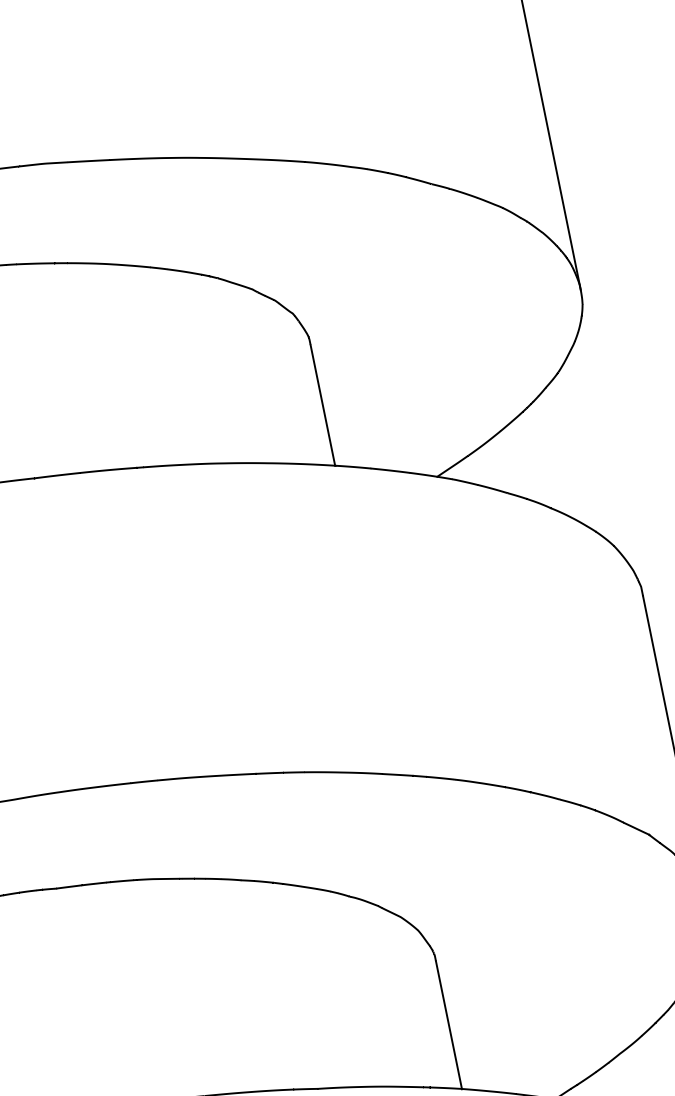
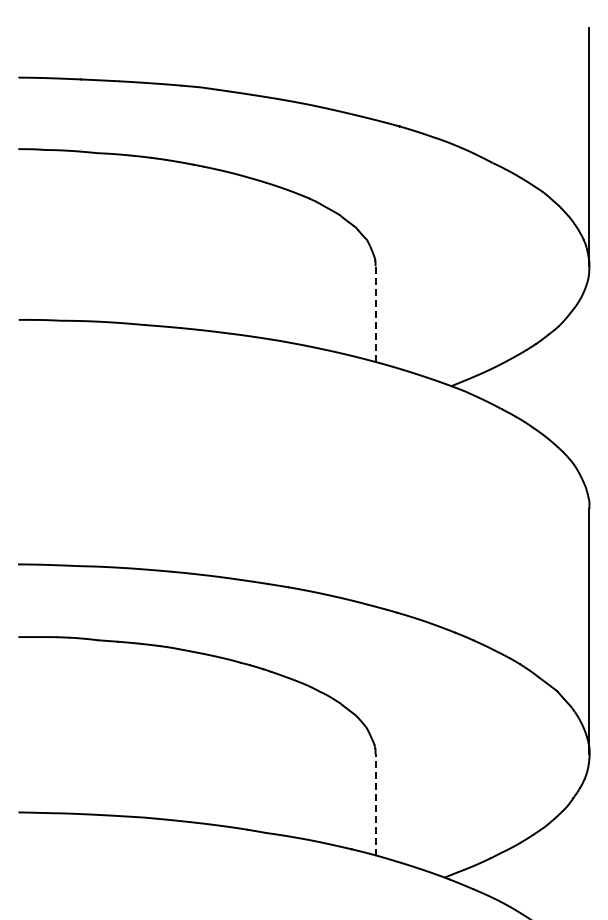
line: (322, 405) -> (375, 314), solid -> dashed
line: (448, 1024) -> (375, 804), solid -> dashed

